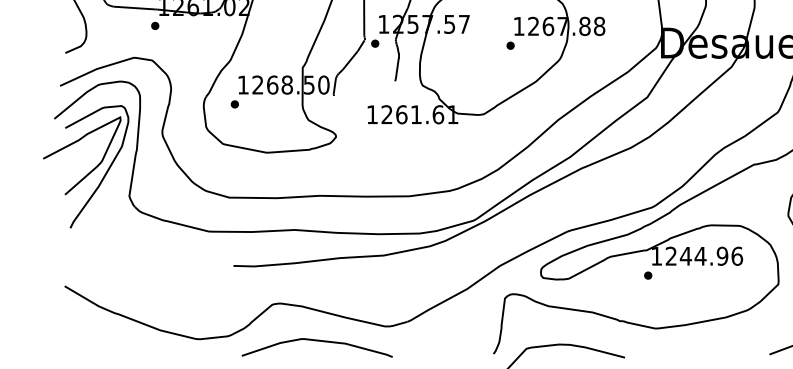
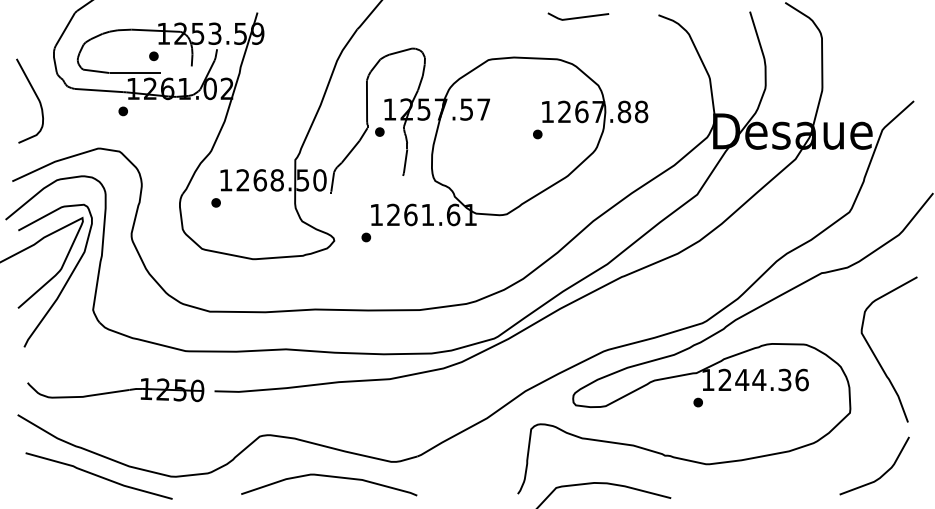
part: (363, 134) -> (366, 237), added
text: (722, 256) -> (784, 380), 1244.96 -> 1244.36
part: (148, 265) -> (115, 390), added
line: (133, 338) -> (98, 475), added
curve: (317, 341) -> (329, 477), moved

